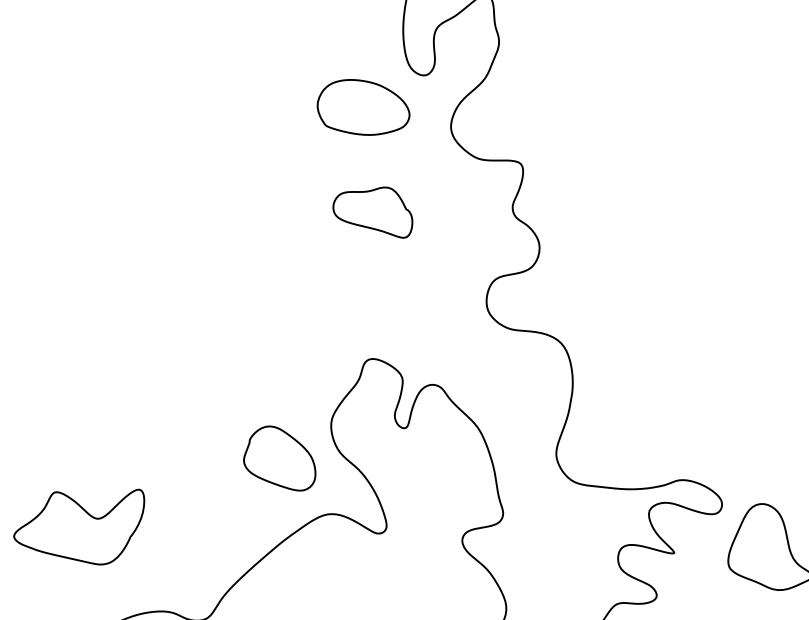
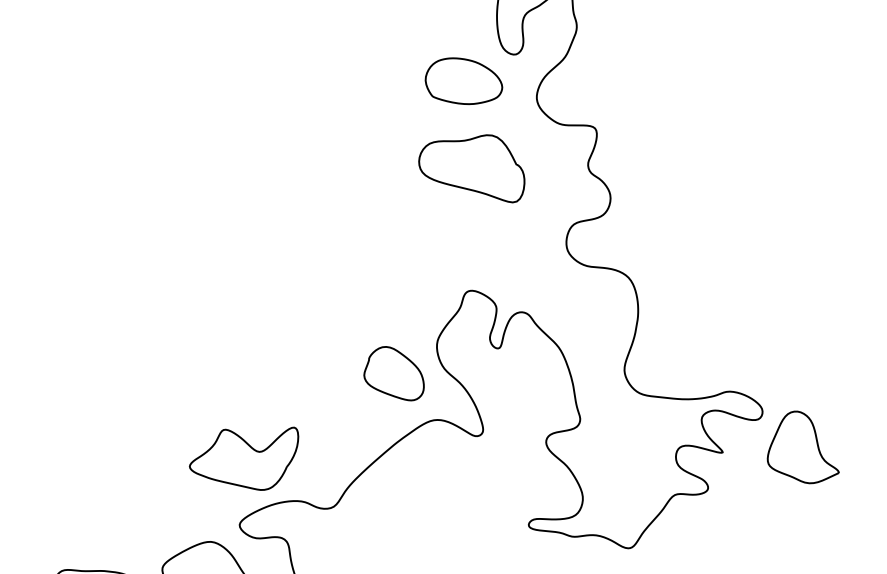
part: (372, 212) -> (471, 168), size x1.6
part: (79, 526) -> (244, 458), moved

